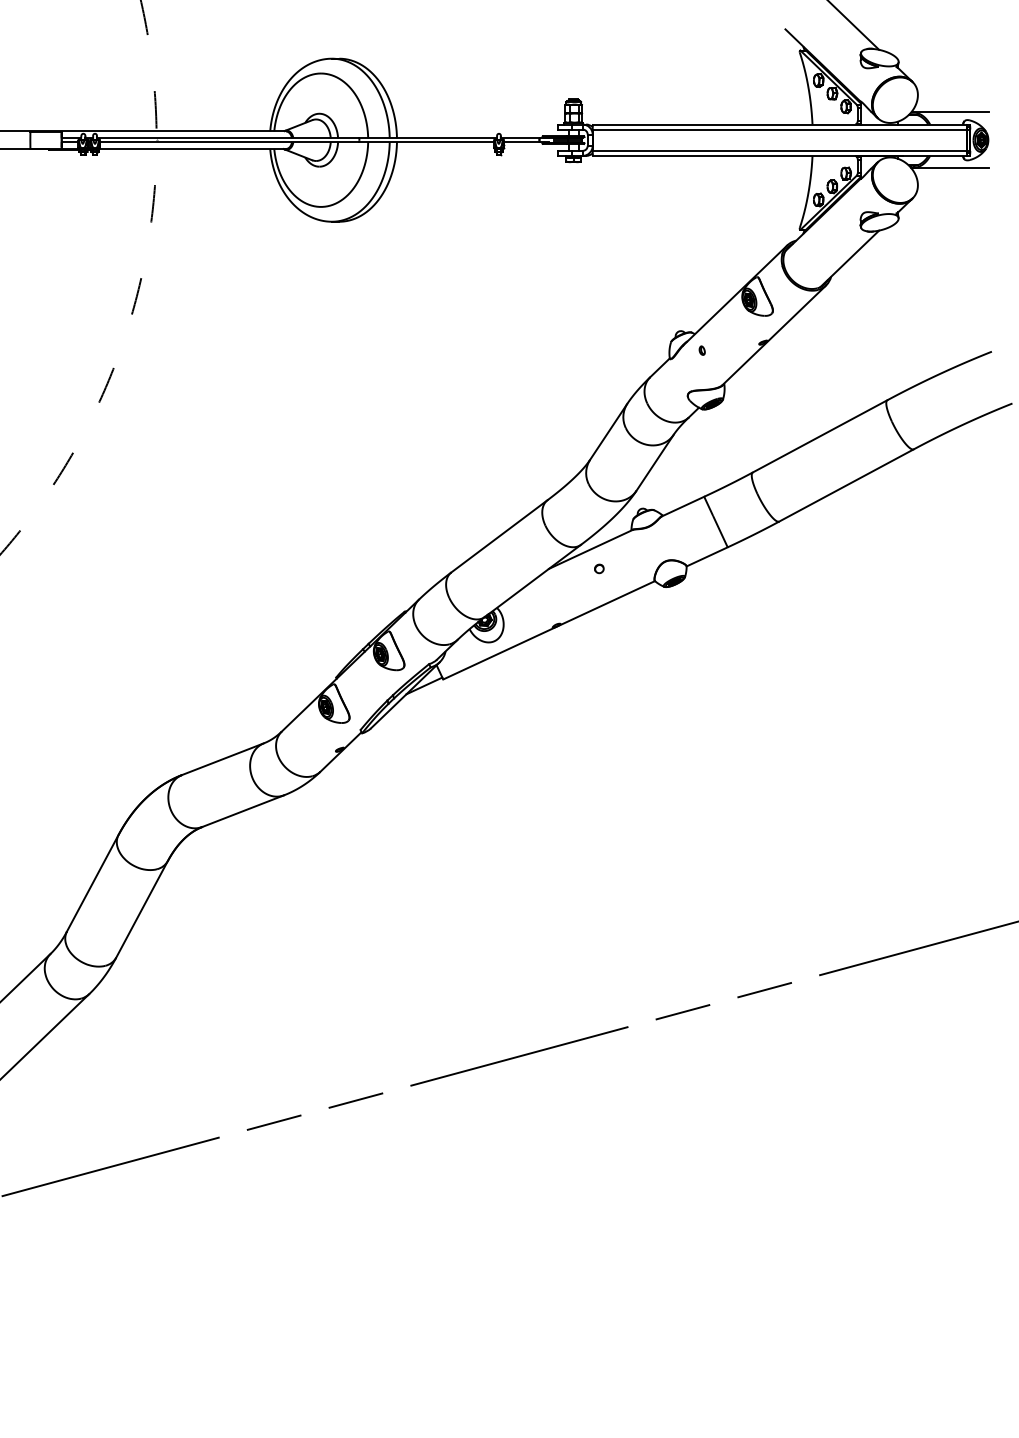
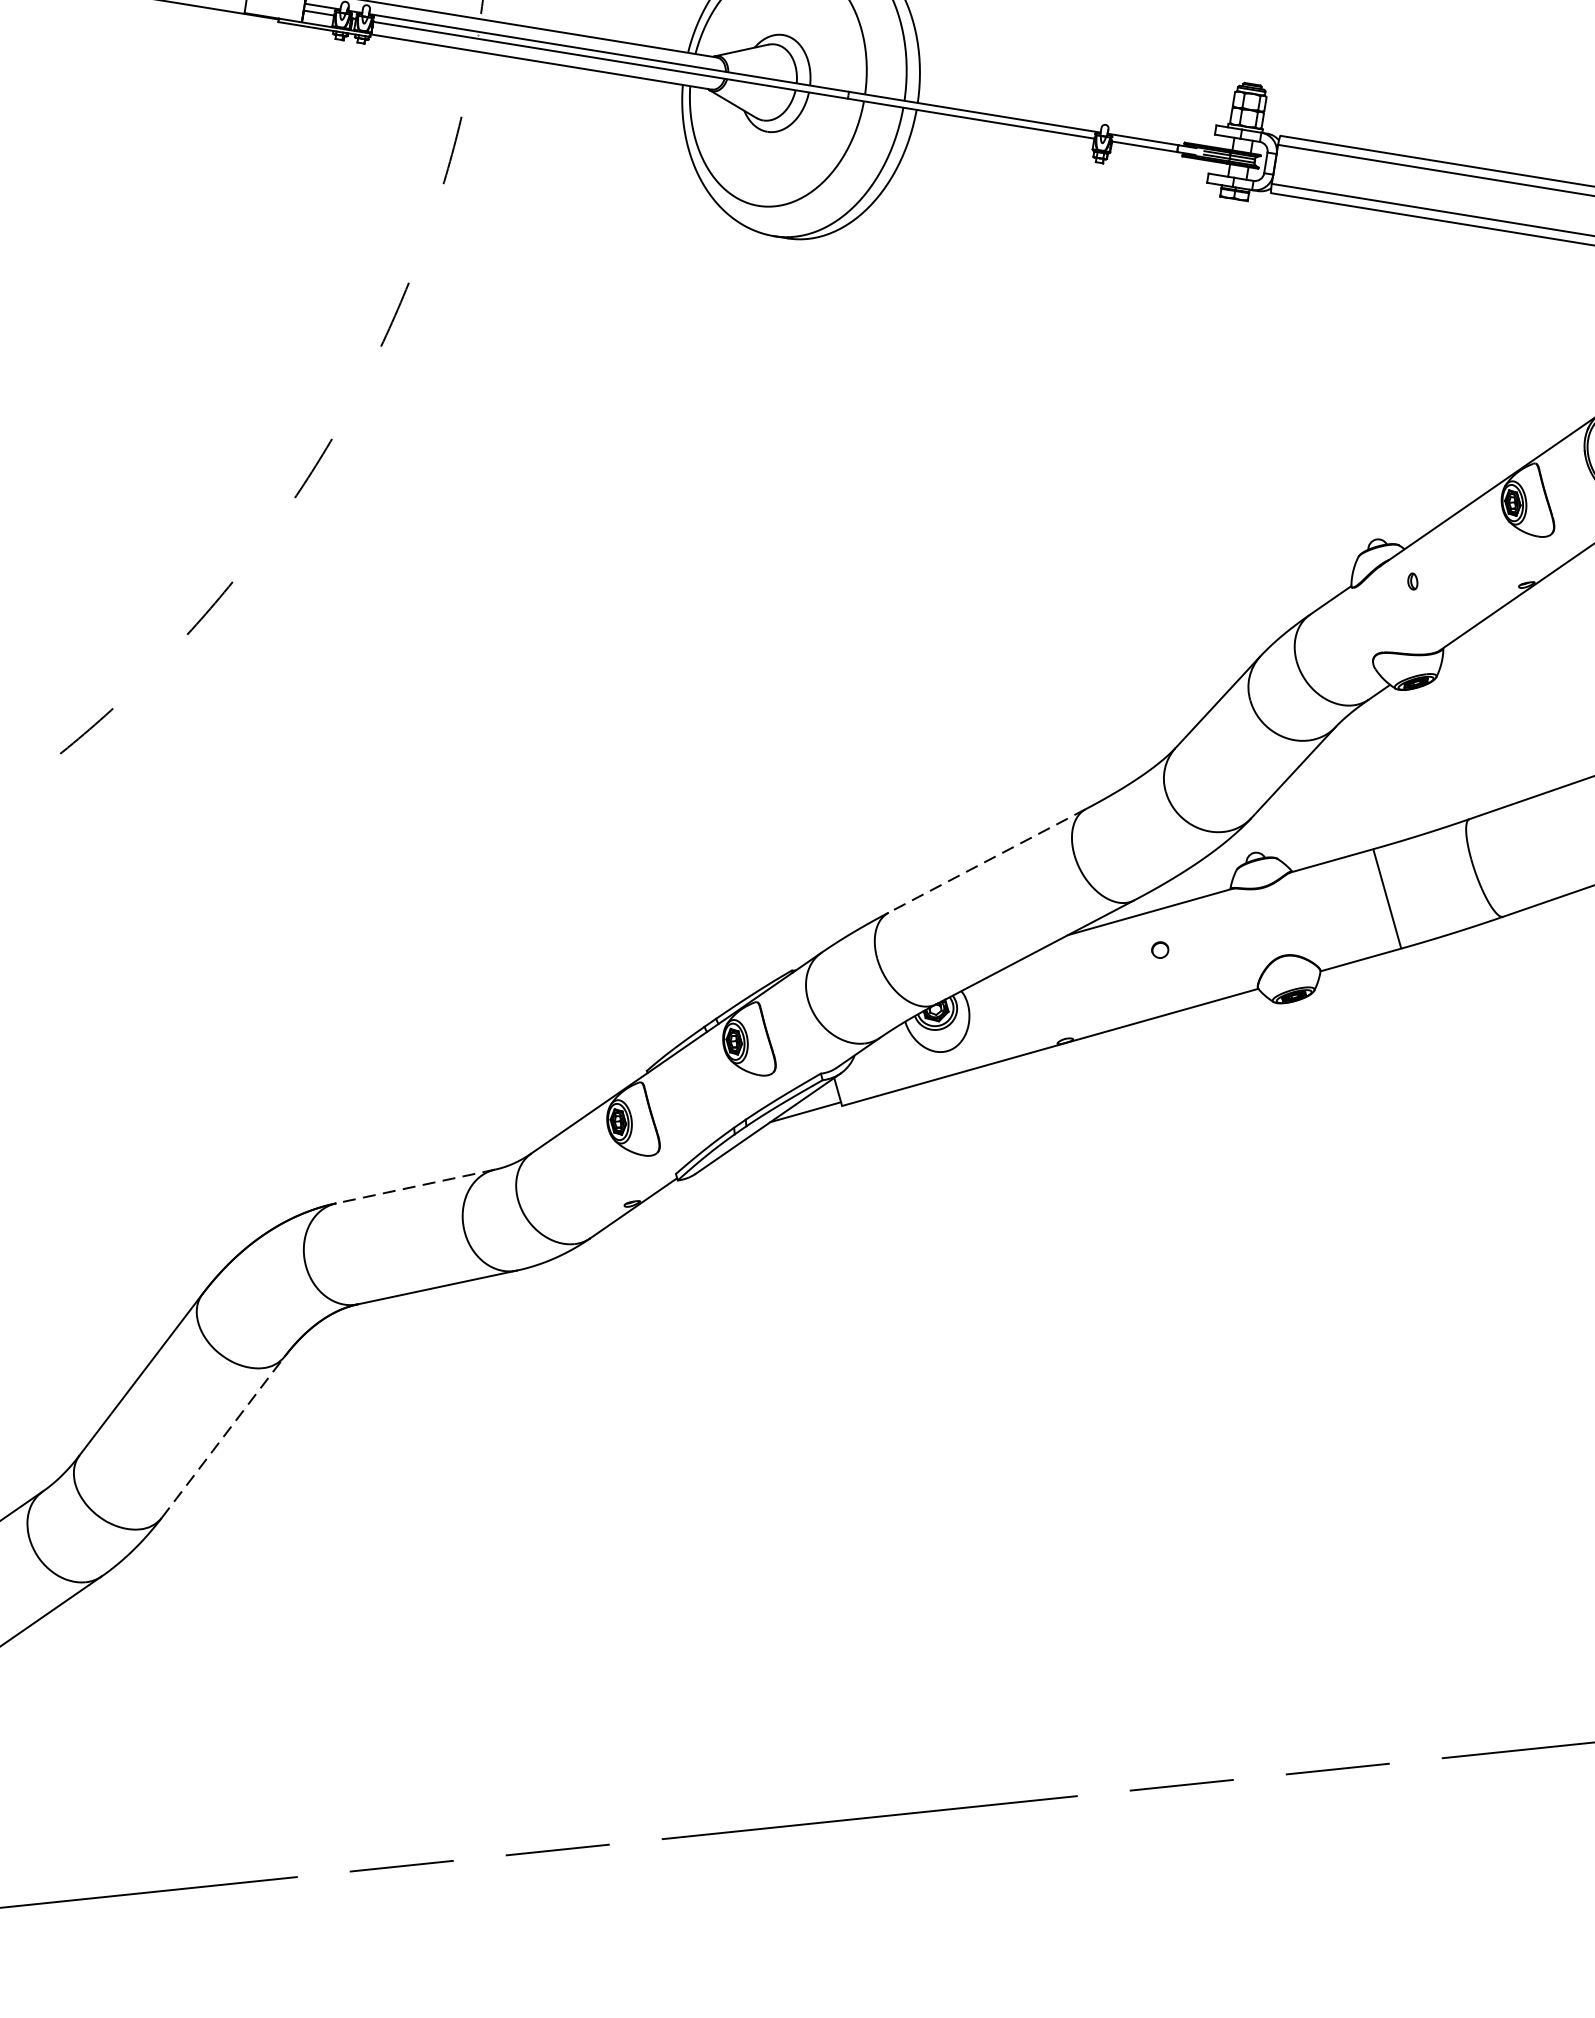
line: (499, 536) -> (987, 861), solid -> dashed
line: (222, 759) -> (414, 1186), solid -> dashed
line: (141, 909) -> (222, 1437), solid -> dashed

